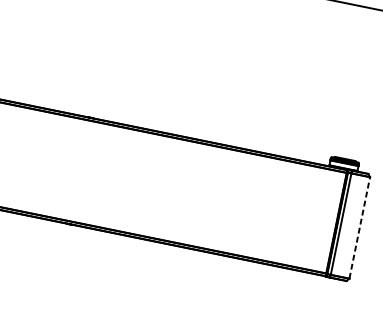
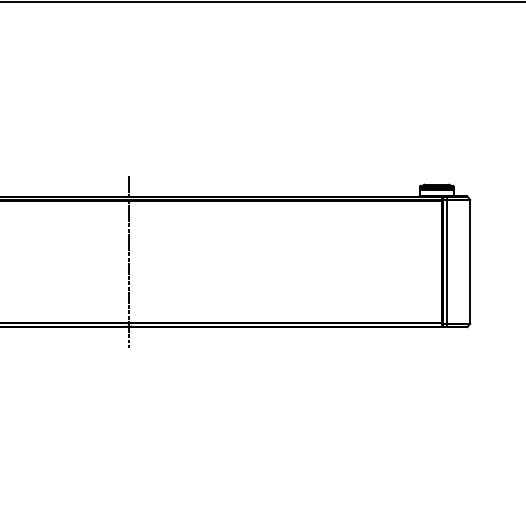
line: (80, 170) -> (129, 261), added
line: (360, 227) -> (470, 261), dashed -> solid

